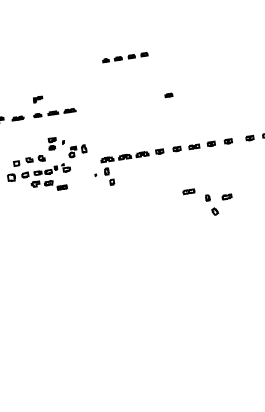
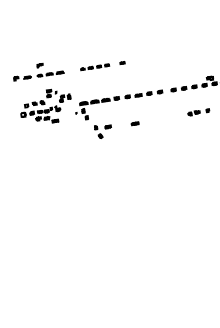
line: (127, 58) -> (96, 67), moved
part: (218, 204) -> (102, 131), moved

